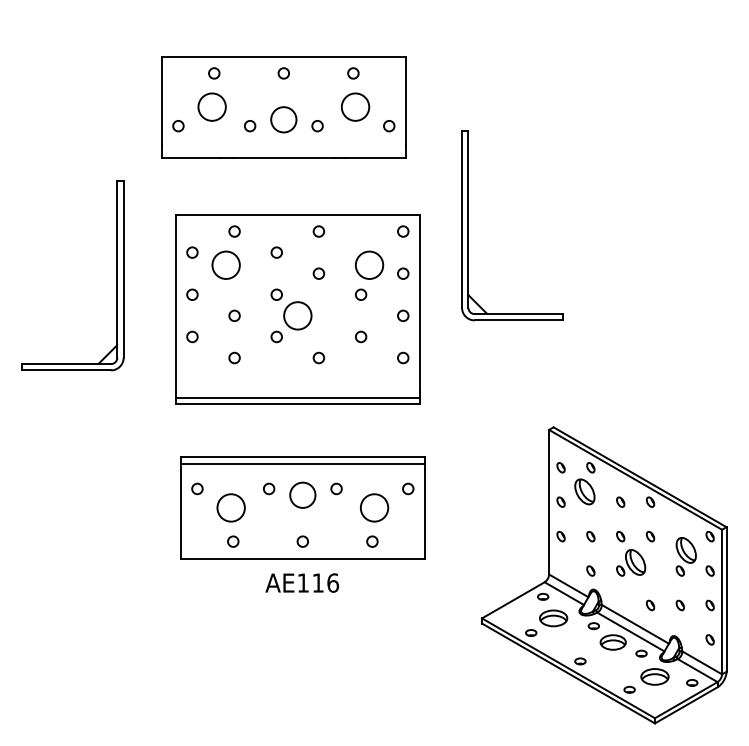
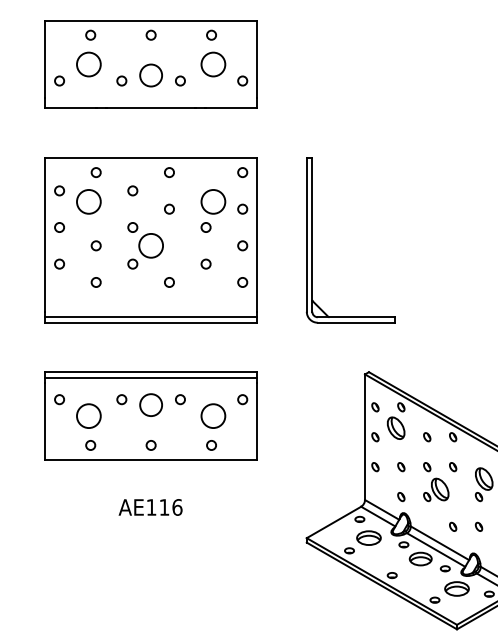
part: (283, 107) -> (150, 64), moved
part: (468, 225) -> (312, 240), moved
part: (297, 309) -> (150, 240), moved
part: (302, 507) -> (150, 415), moved

